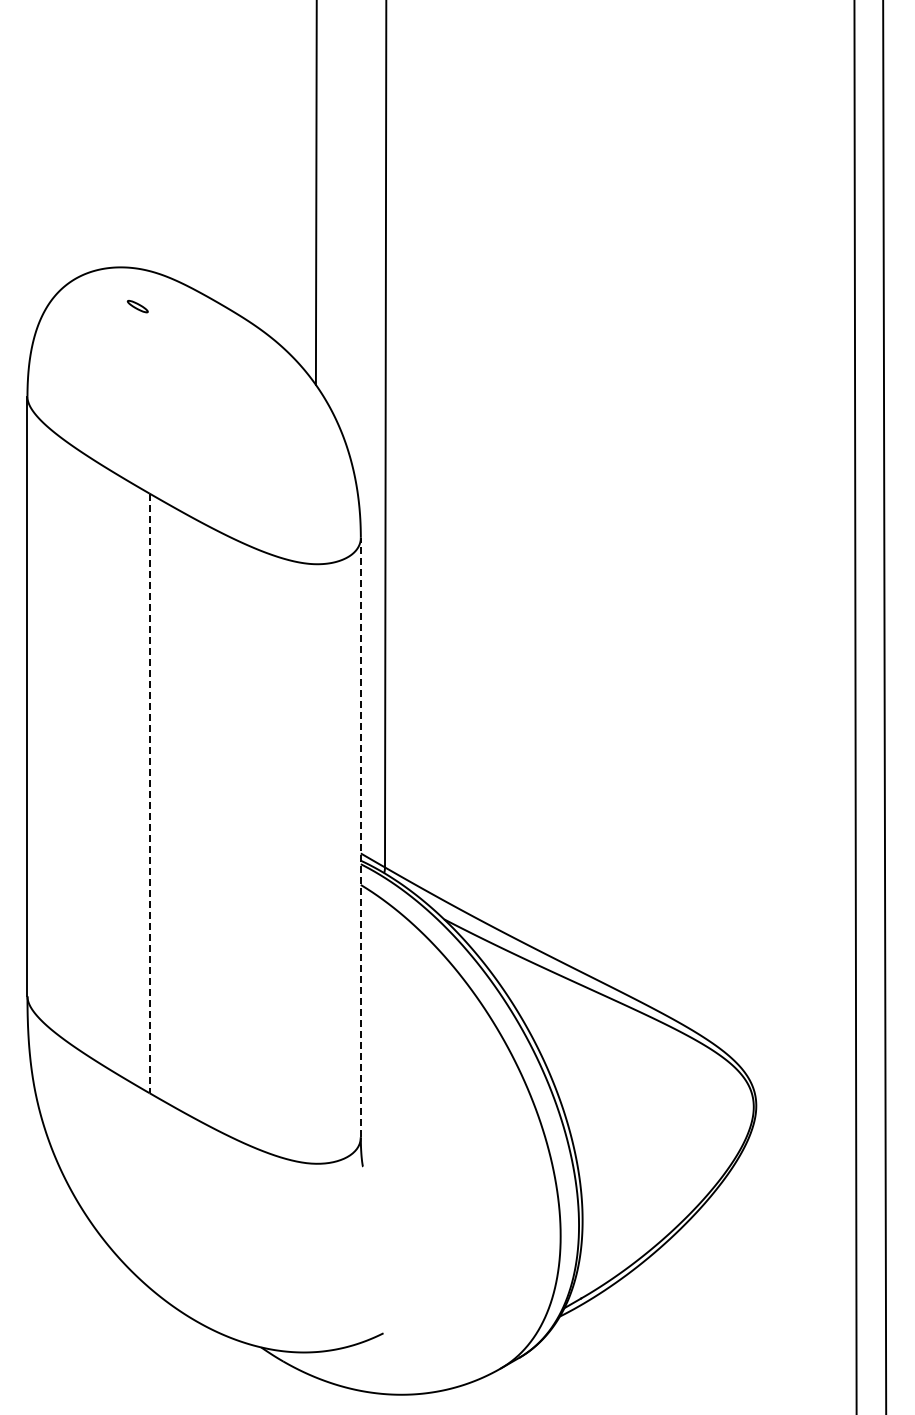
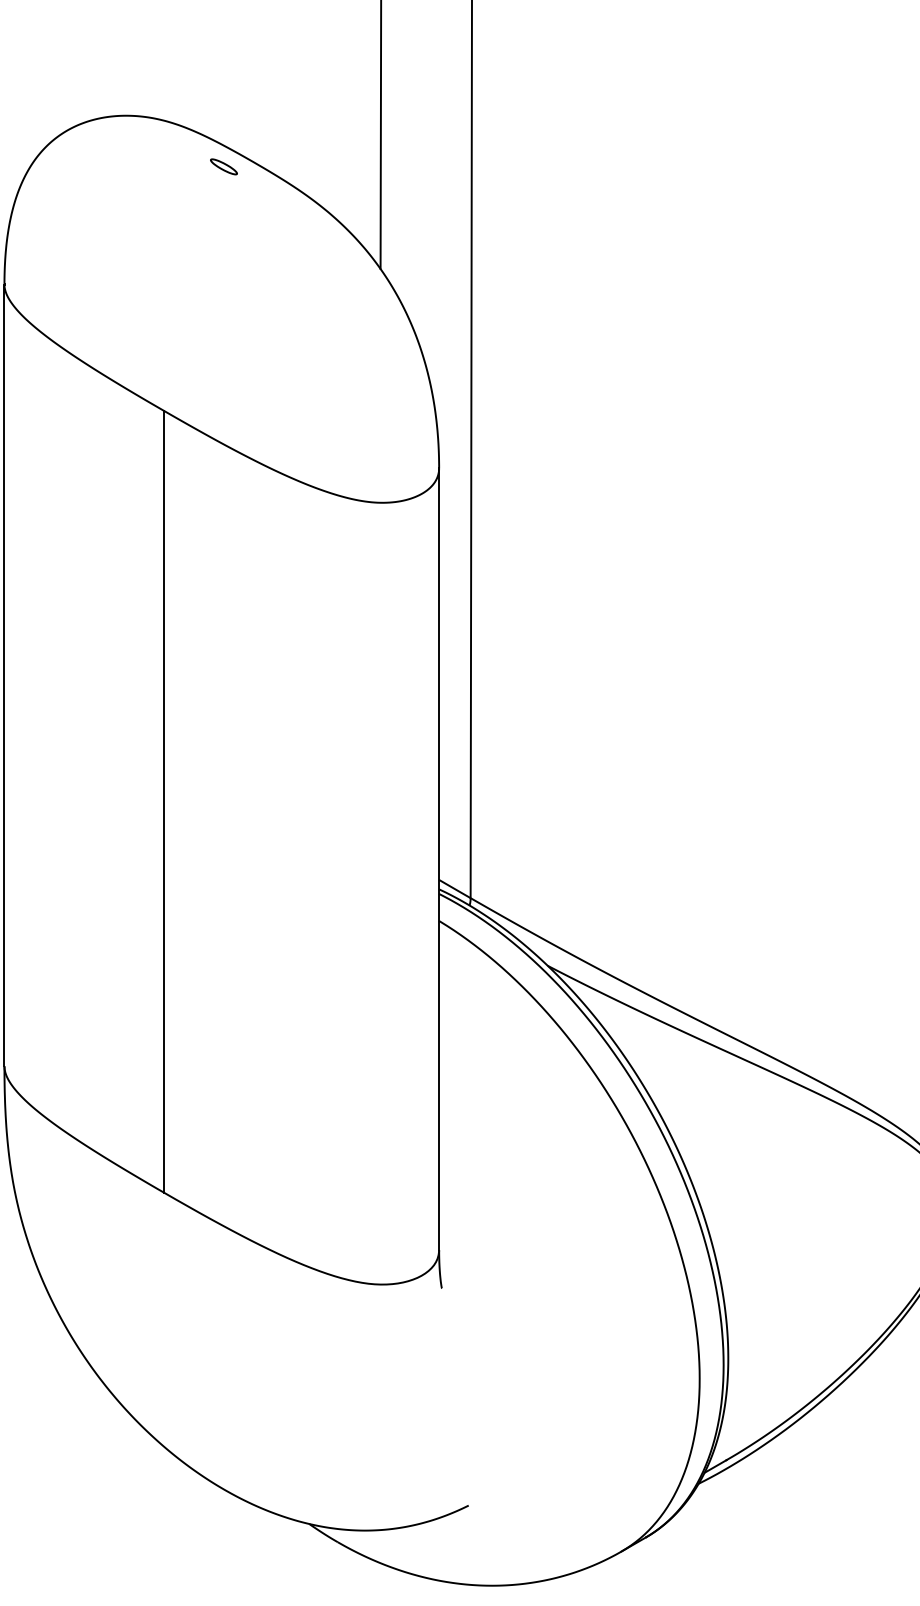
part: (137, 306) -> (223, 166), moved
line: (149, 793) -> (163, 801), dashed -> solid
line: (360, 837) -> (438, 859), dashed -> solid

